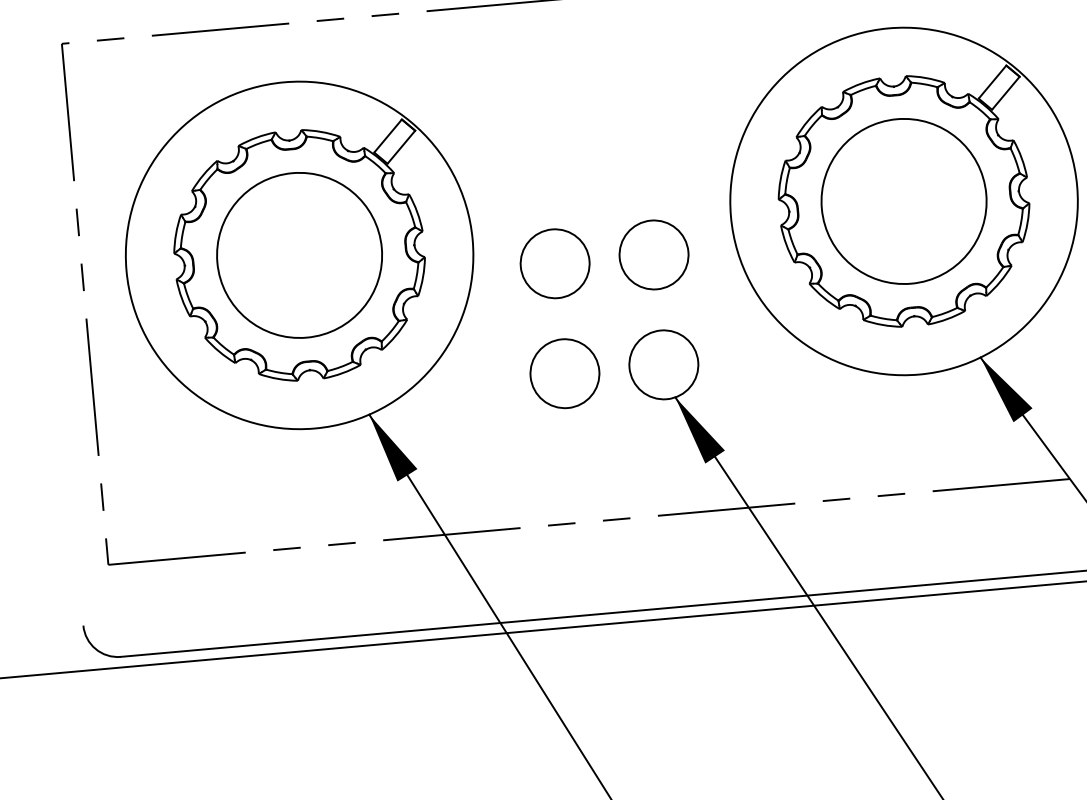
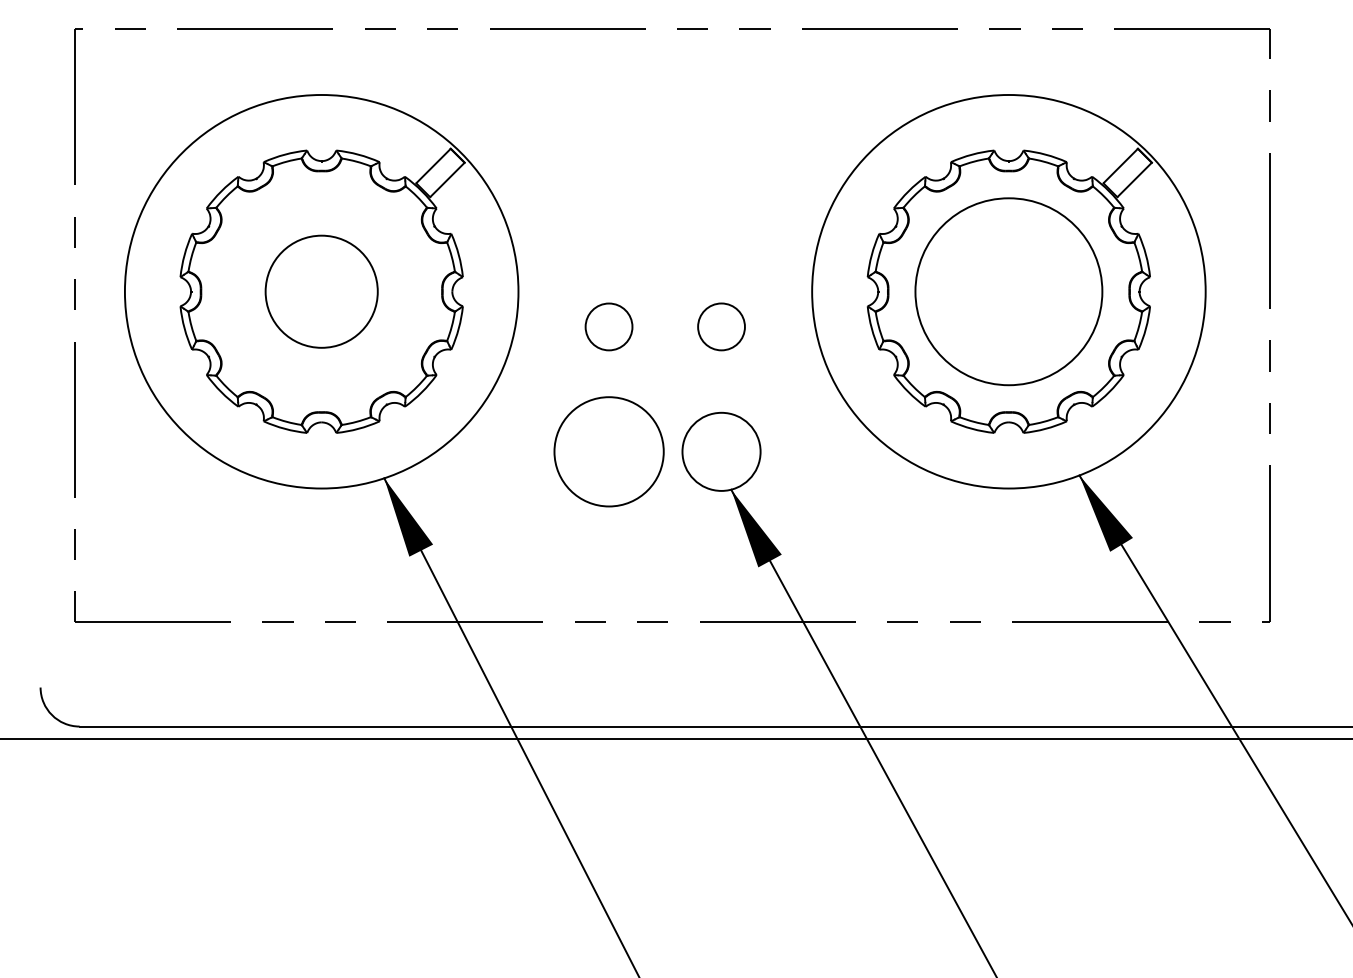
circle: (653, 254) -> (721, 326), size x0.6
circle: (299, 255) -> (321, 291), size x0.6
circle: (554, 263) -> (608, 326), size x0.6
circle: (564, 373) -> (608, 451), size x1.4

